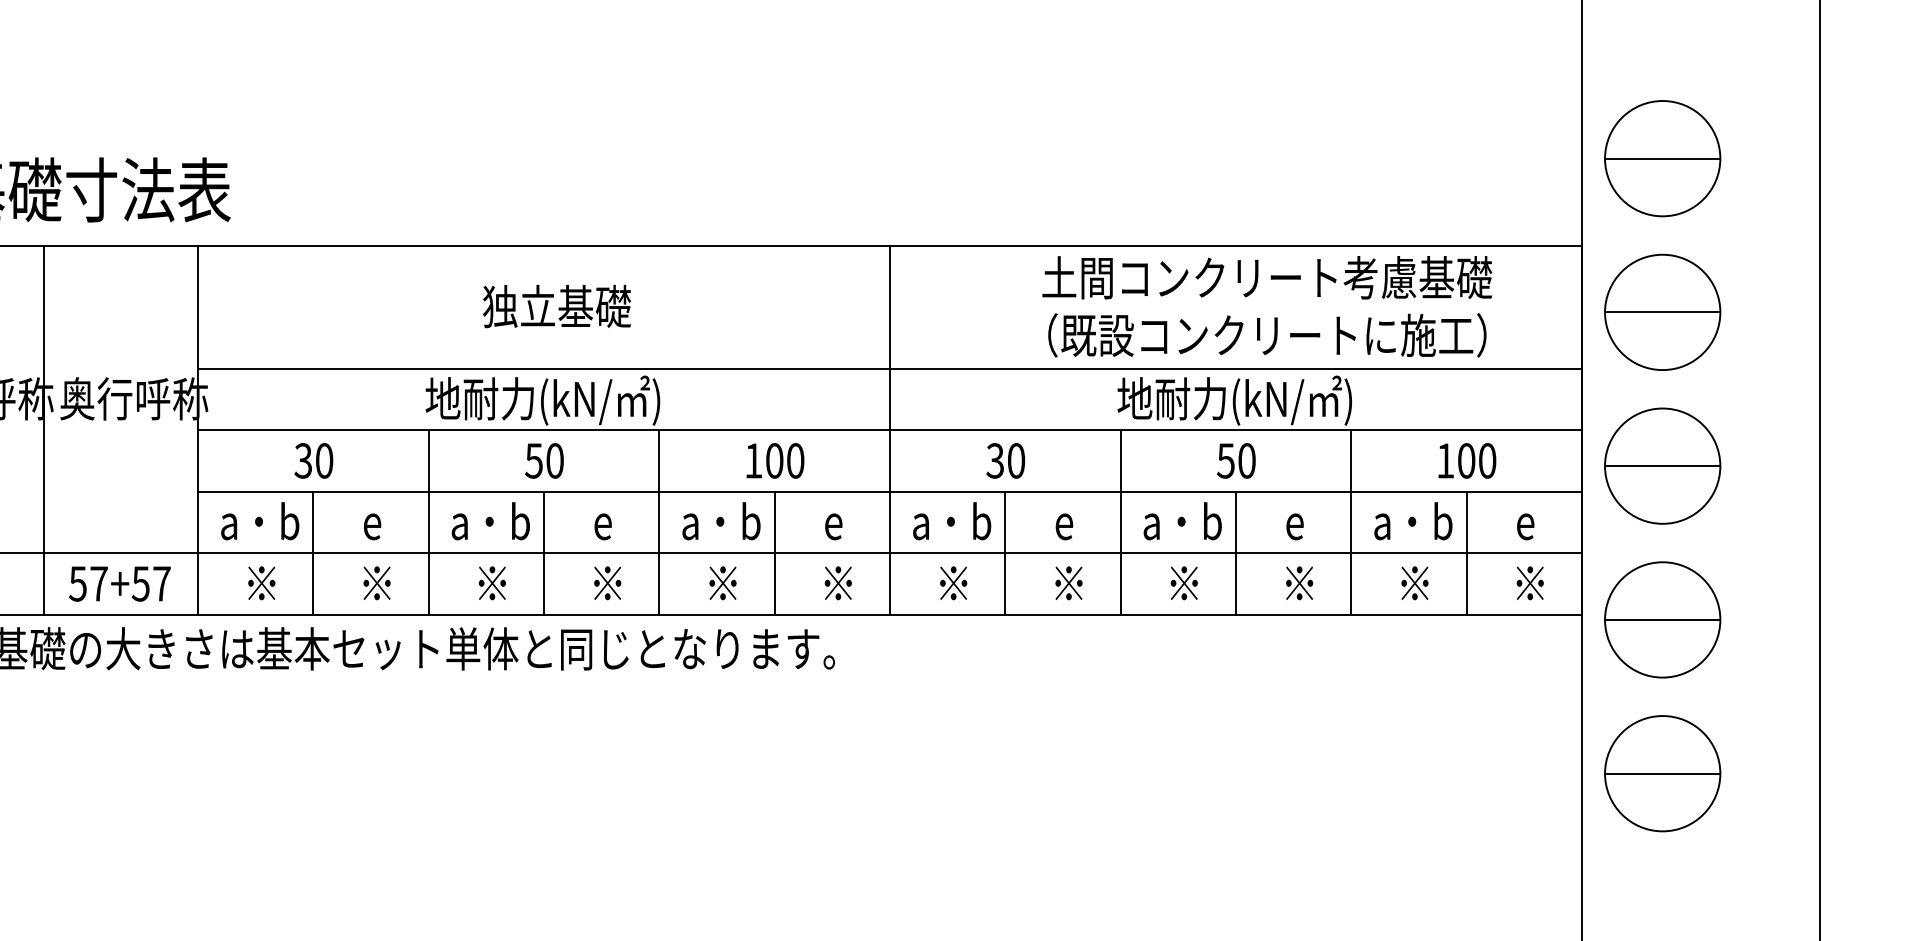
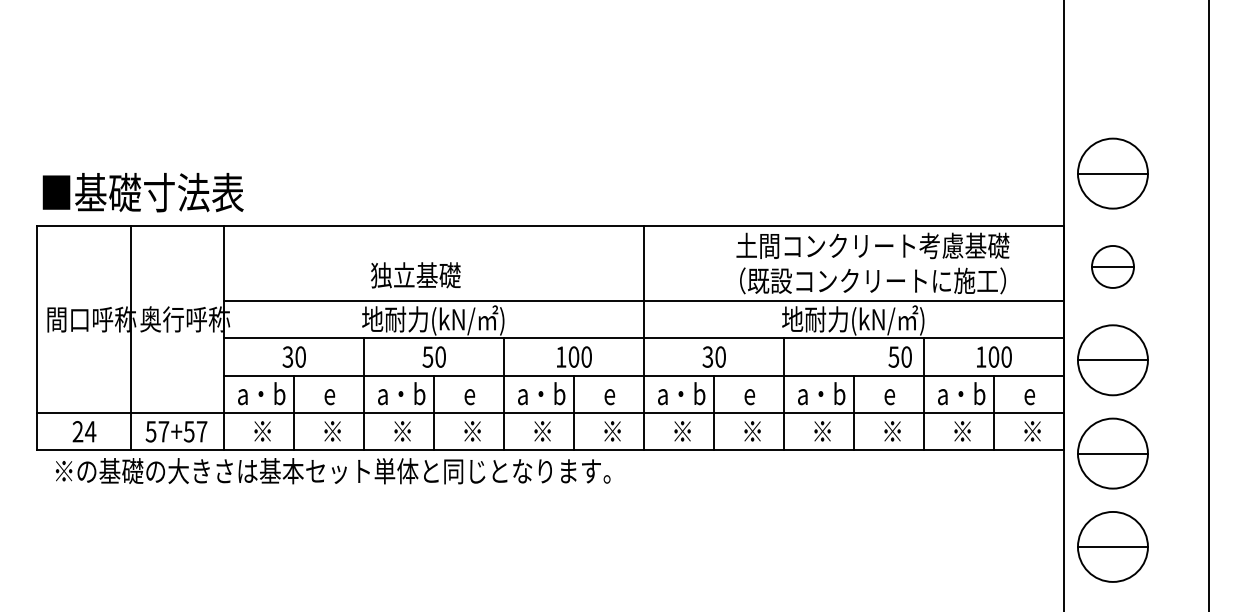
text: (556, 306) -> (415, 275), moved
part: (1661, 311) -> (1112, 266), size x0.6
text: (1235, 459) -> (899, 356), moved

